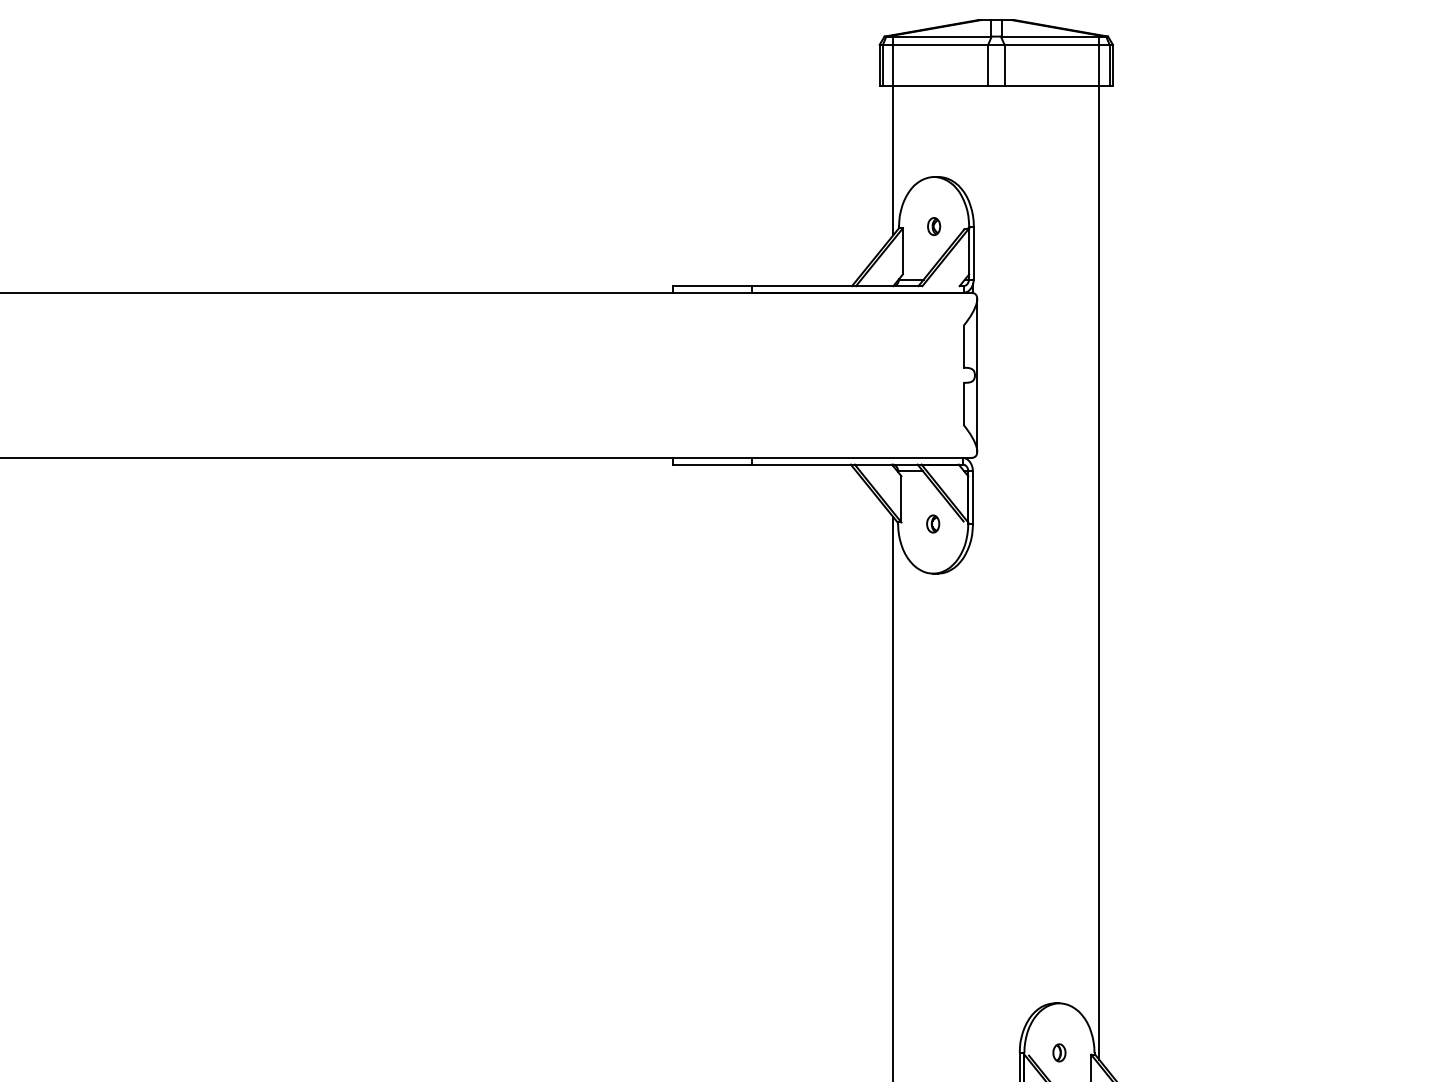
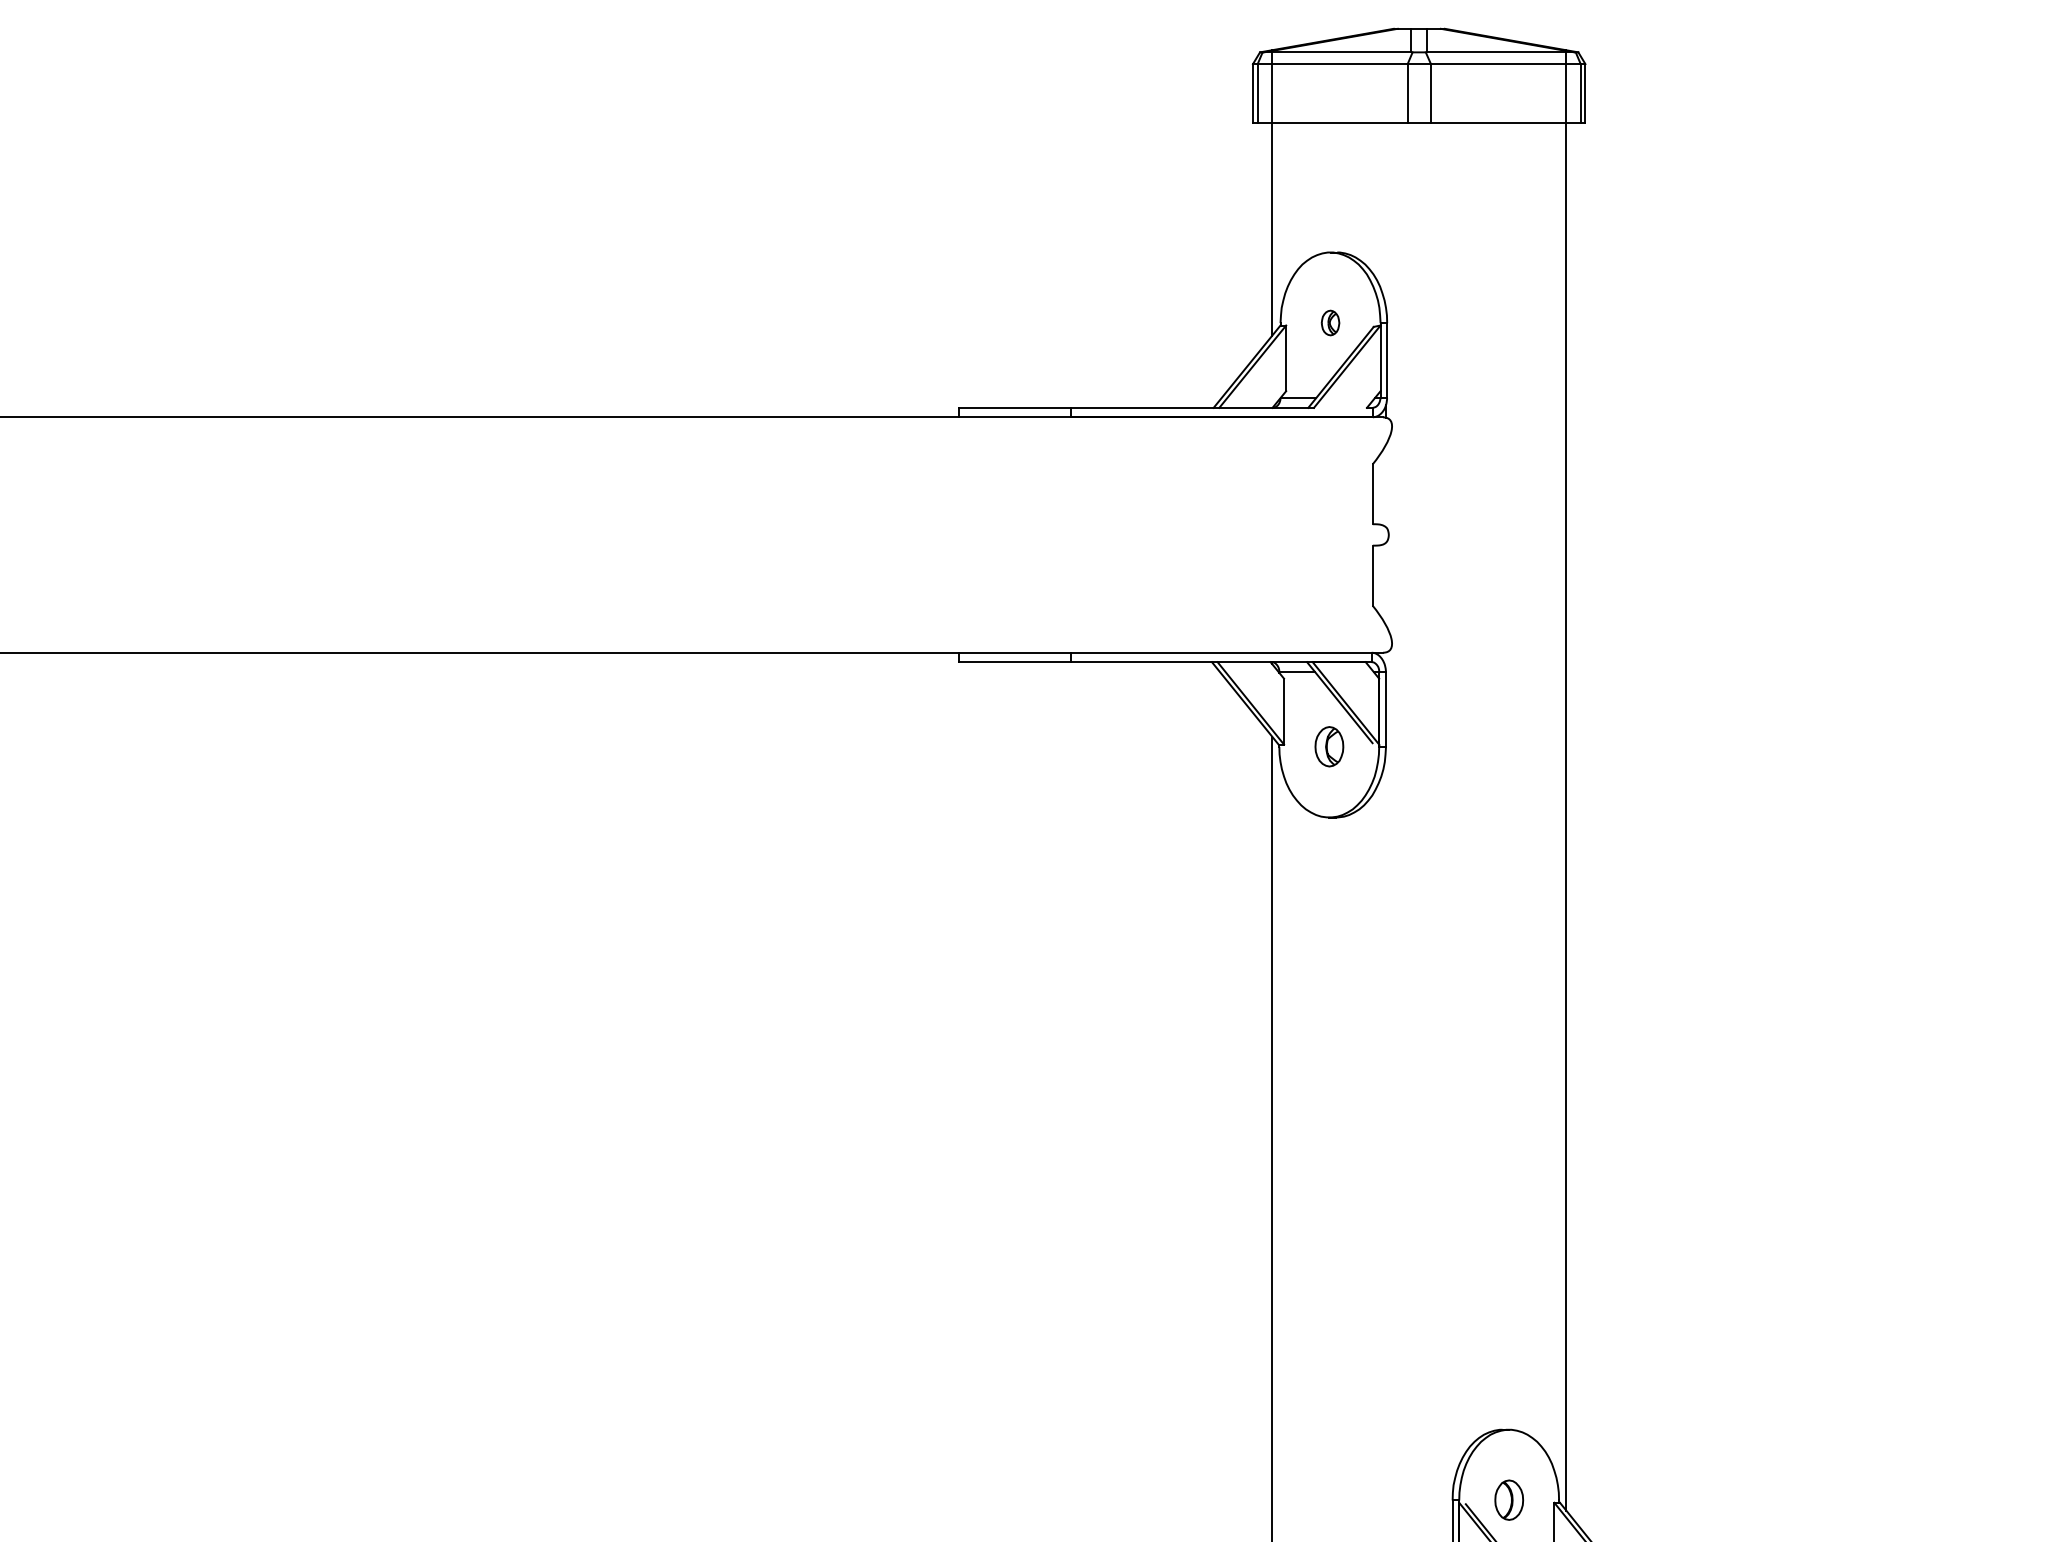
line: (977, 375) -> (1392, 534), removed
part: (932, 523) -> (1328, 746), size x1.6
part: (1058, 1053) -> (1508, 1500), size x1.6

